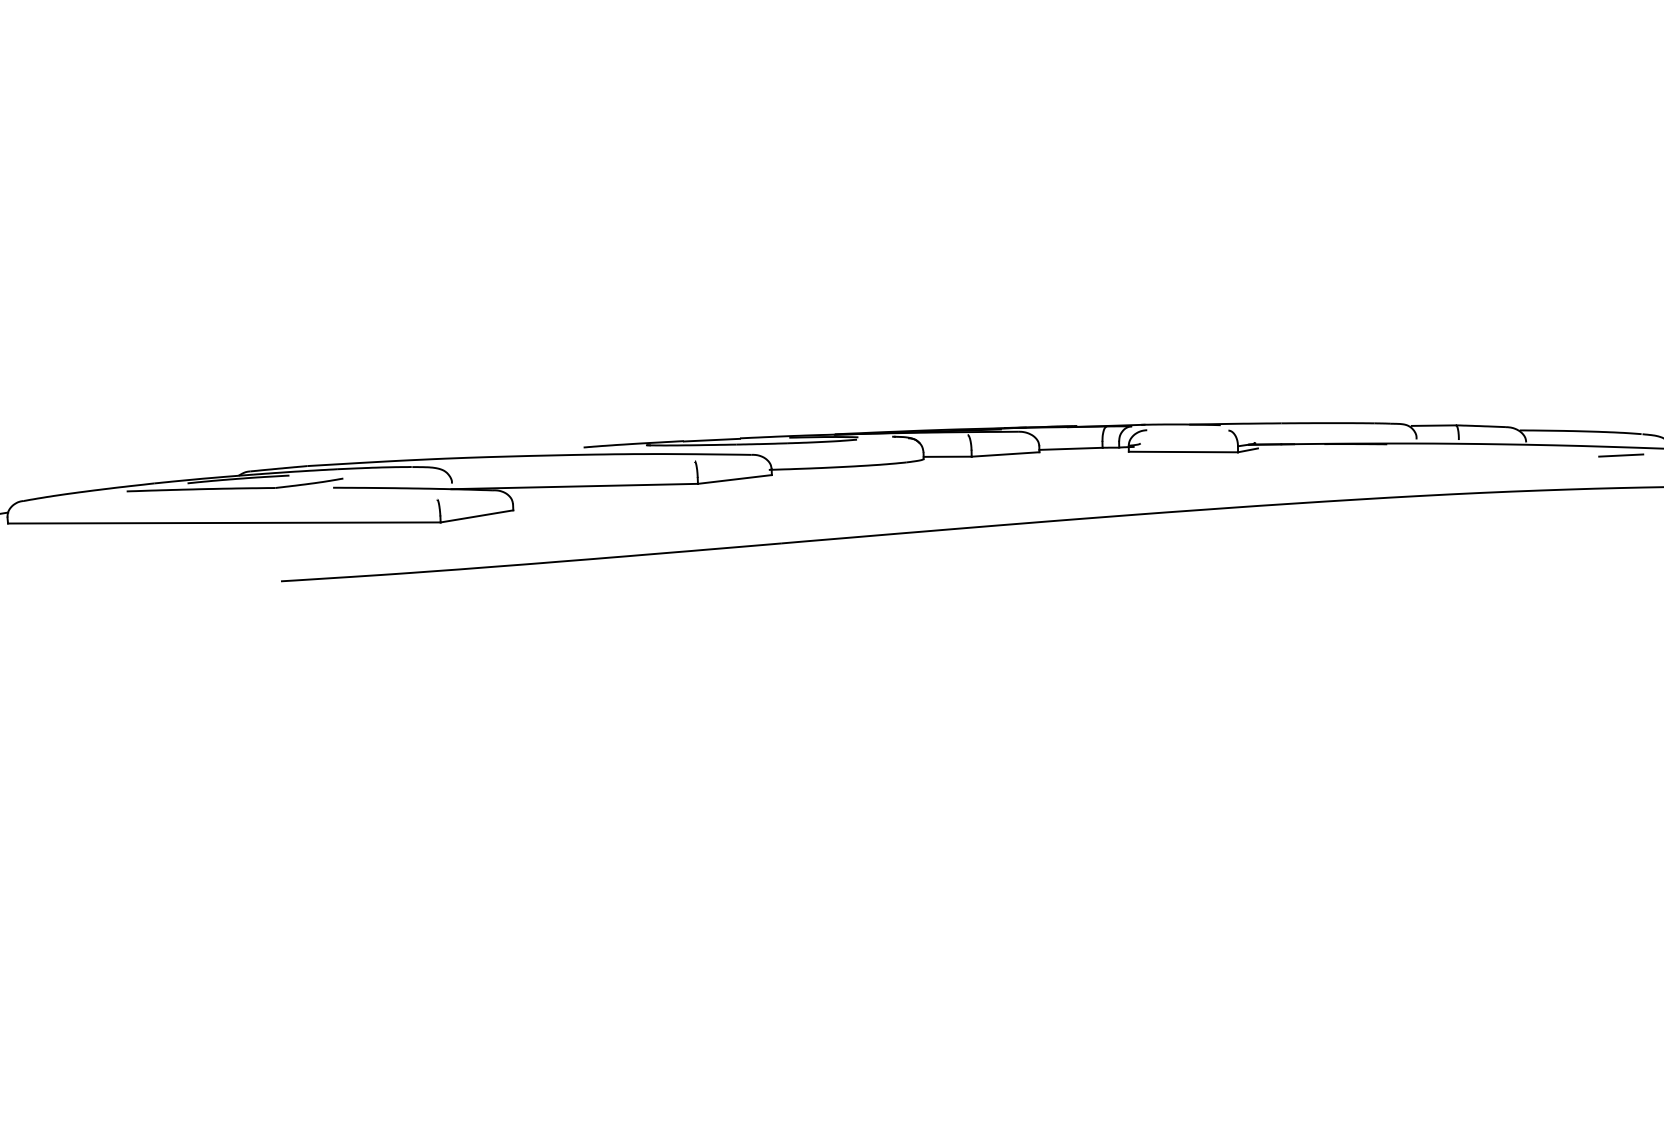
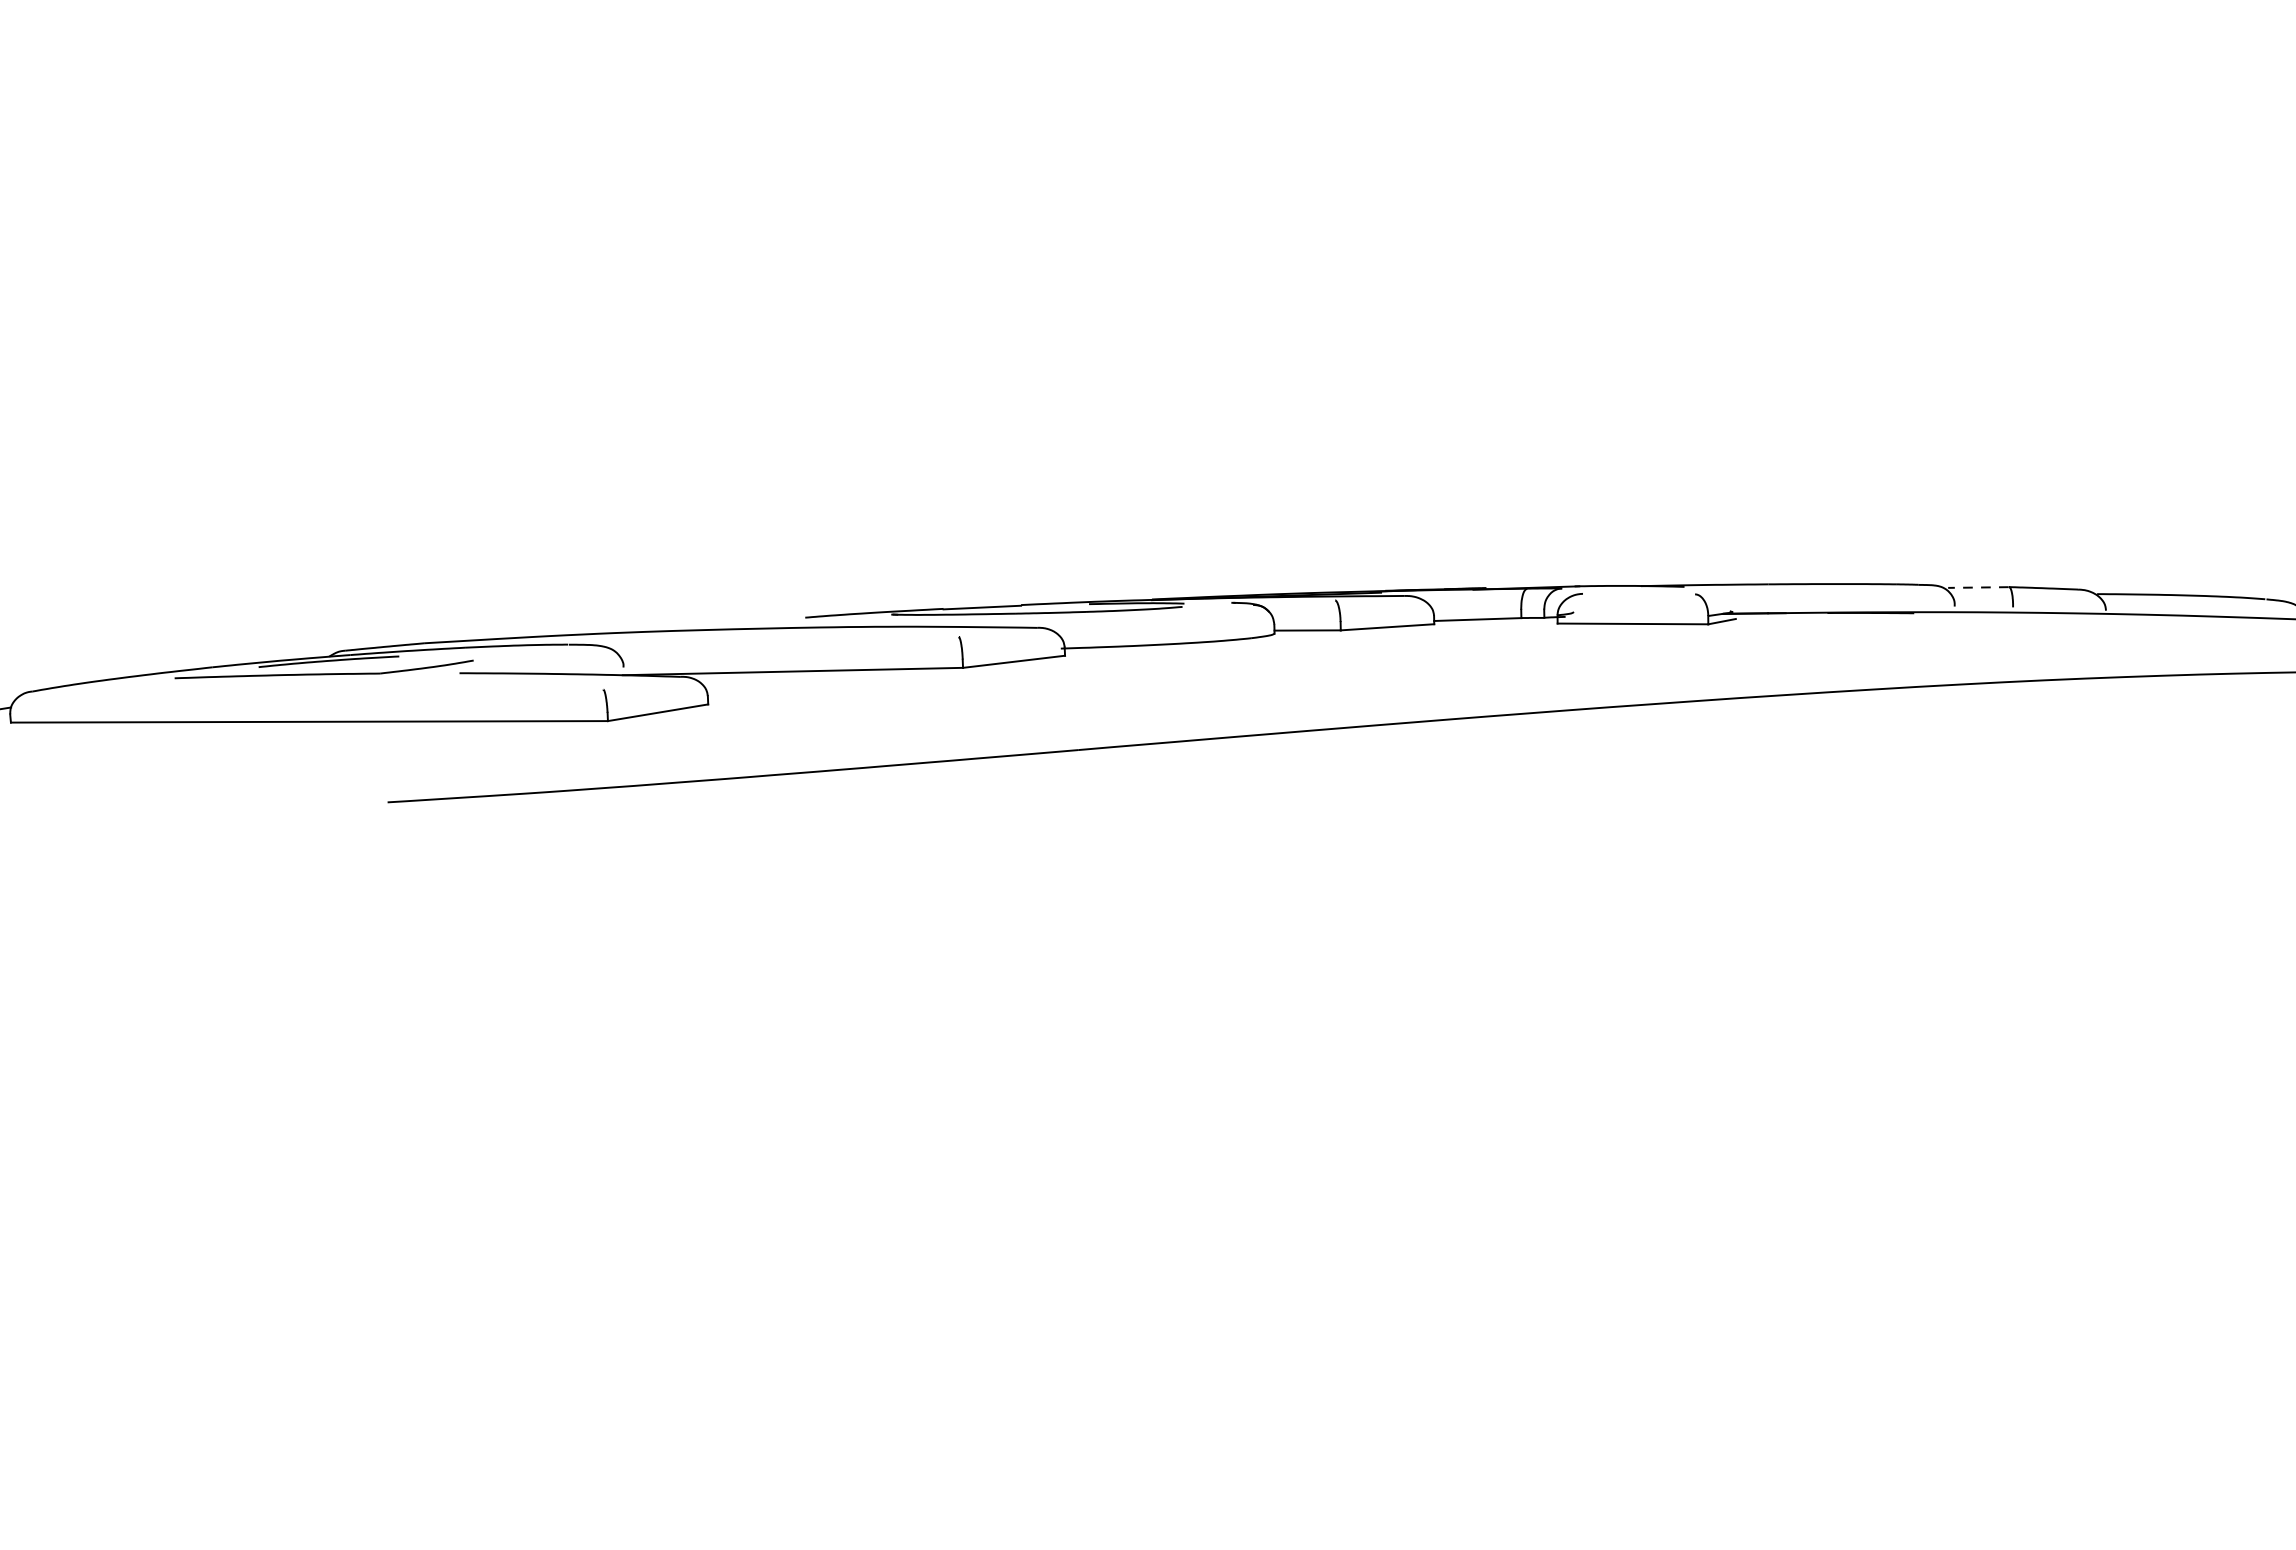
line: (1433, 425) -> (1978, 587), solid -> dashed
line: (1621, 455) -> (2237, 628), removed

